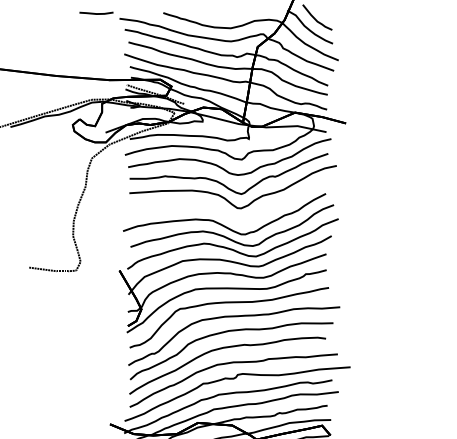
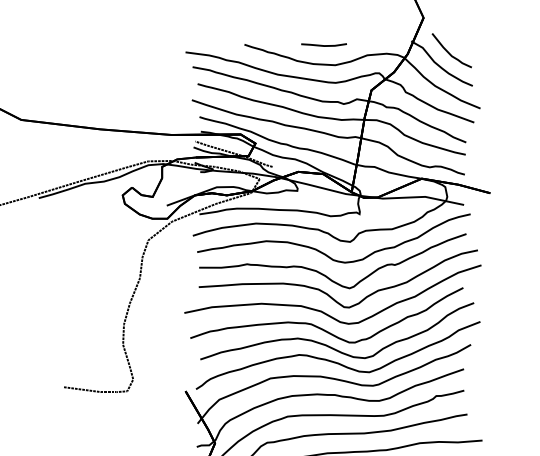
line: (96, 13) -> (324, 45), moved
curve: (221, 210) -> (322, 310), added

